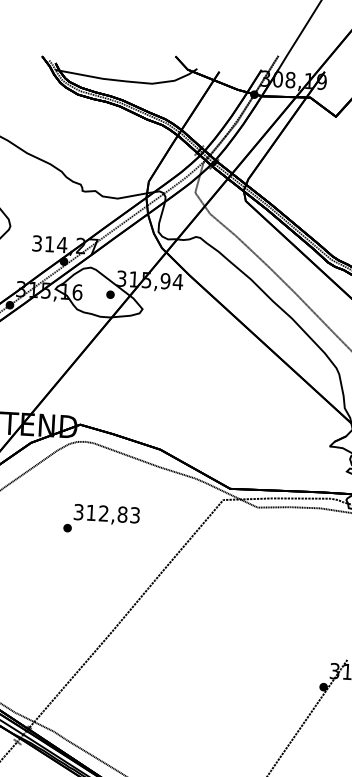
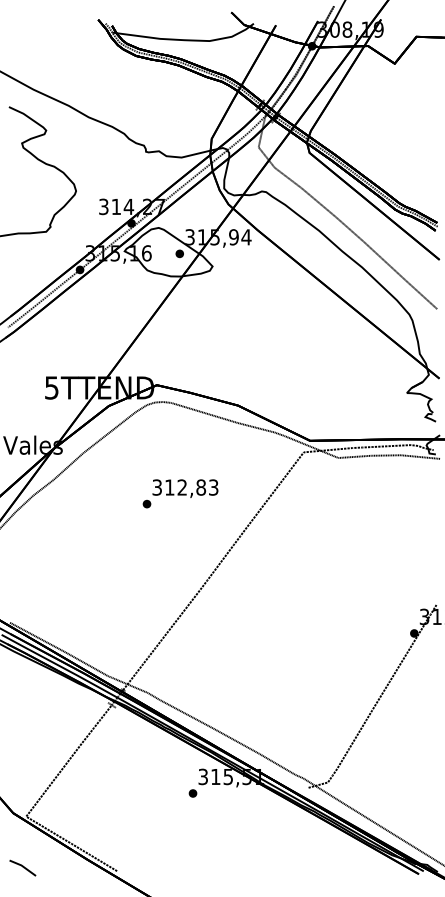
text: (101, 519) -> (180, 493), moved

